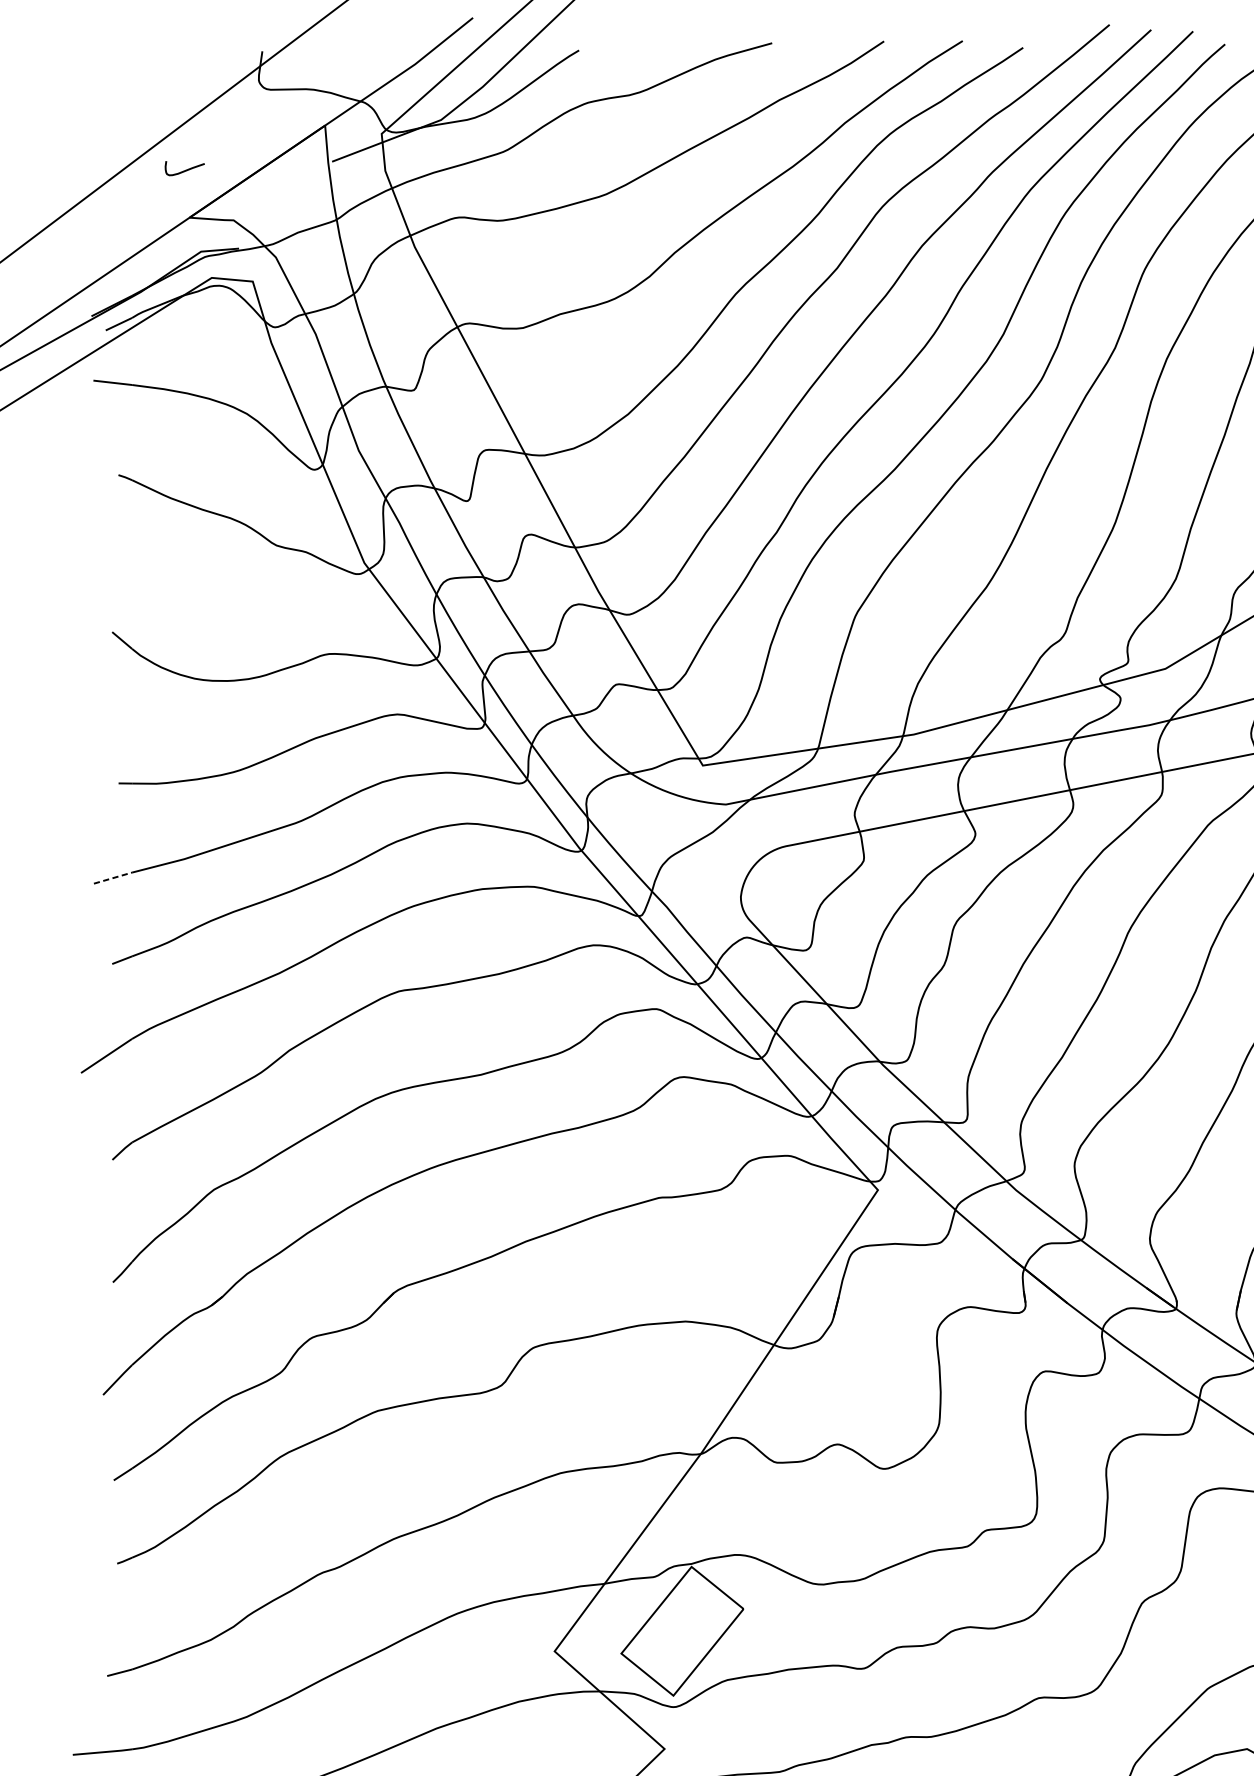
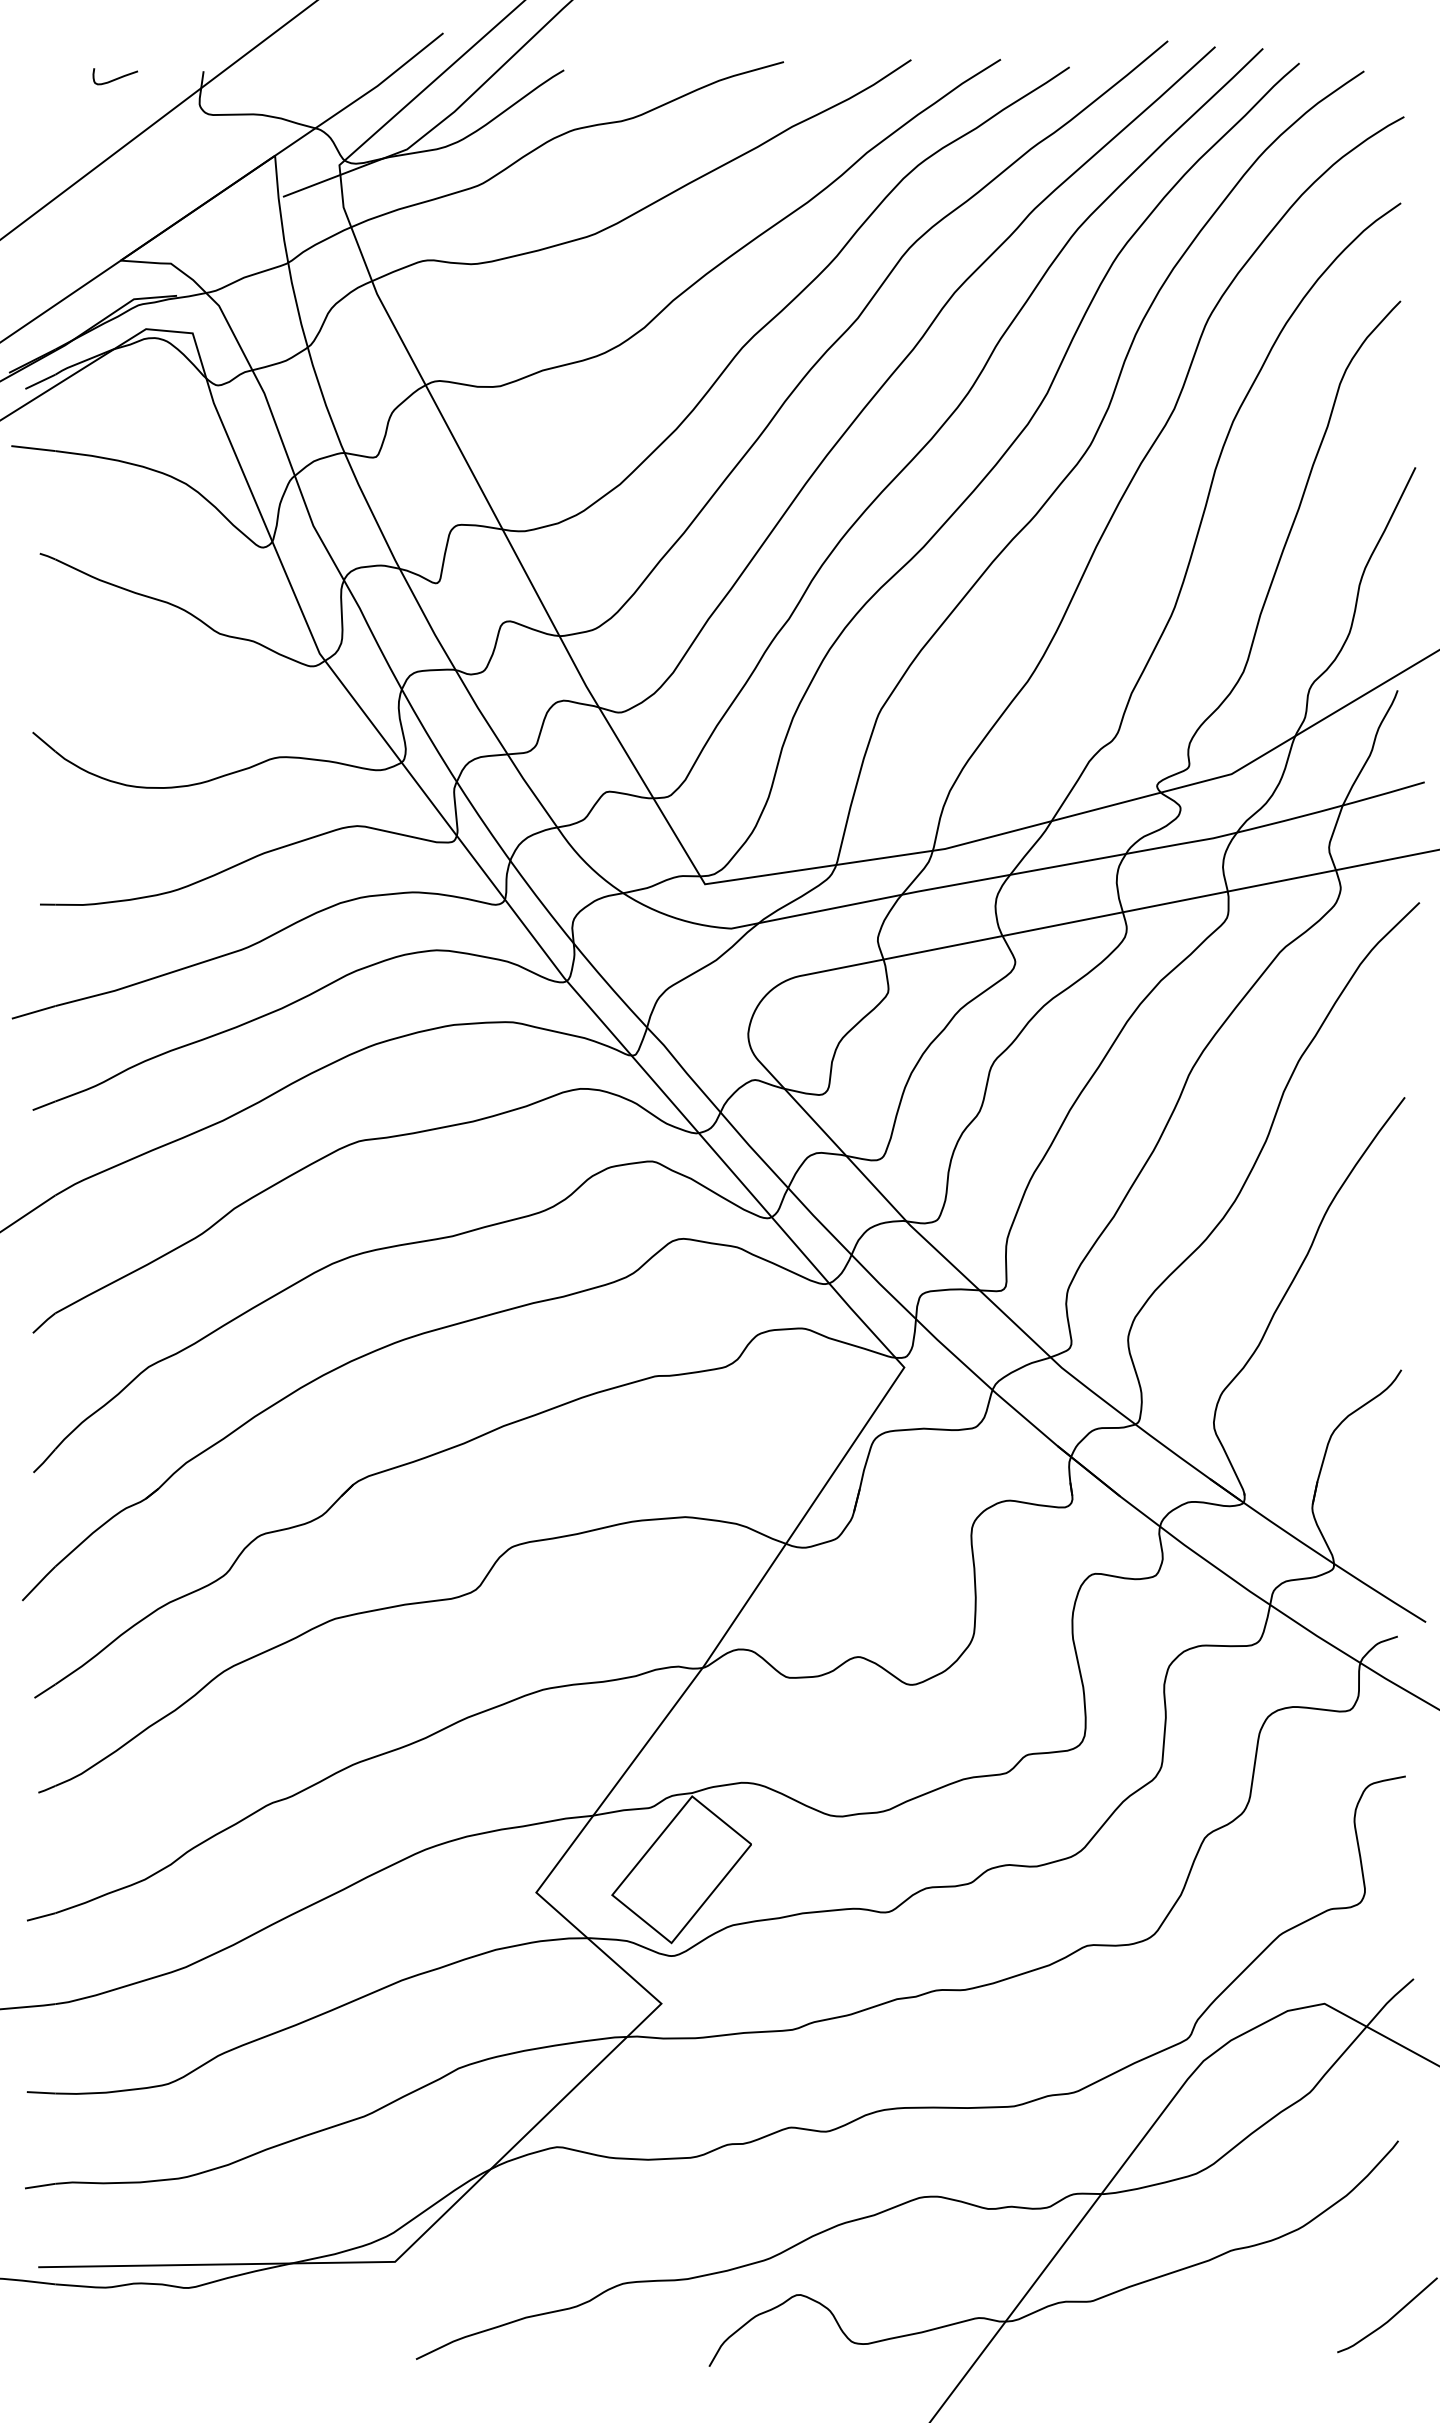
curve: (184, 170) -> (115, 78), moved
line: (112, 878) -> (33, 1012), dashed -> solid

